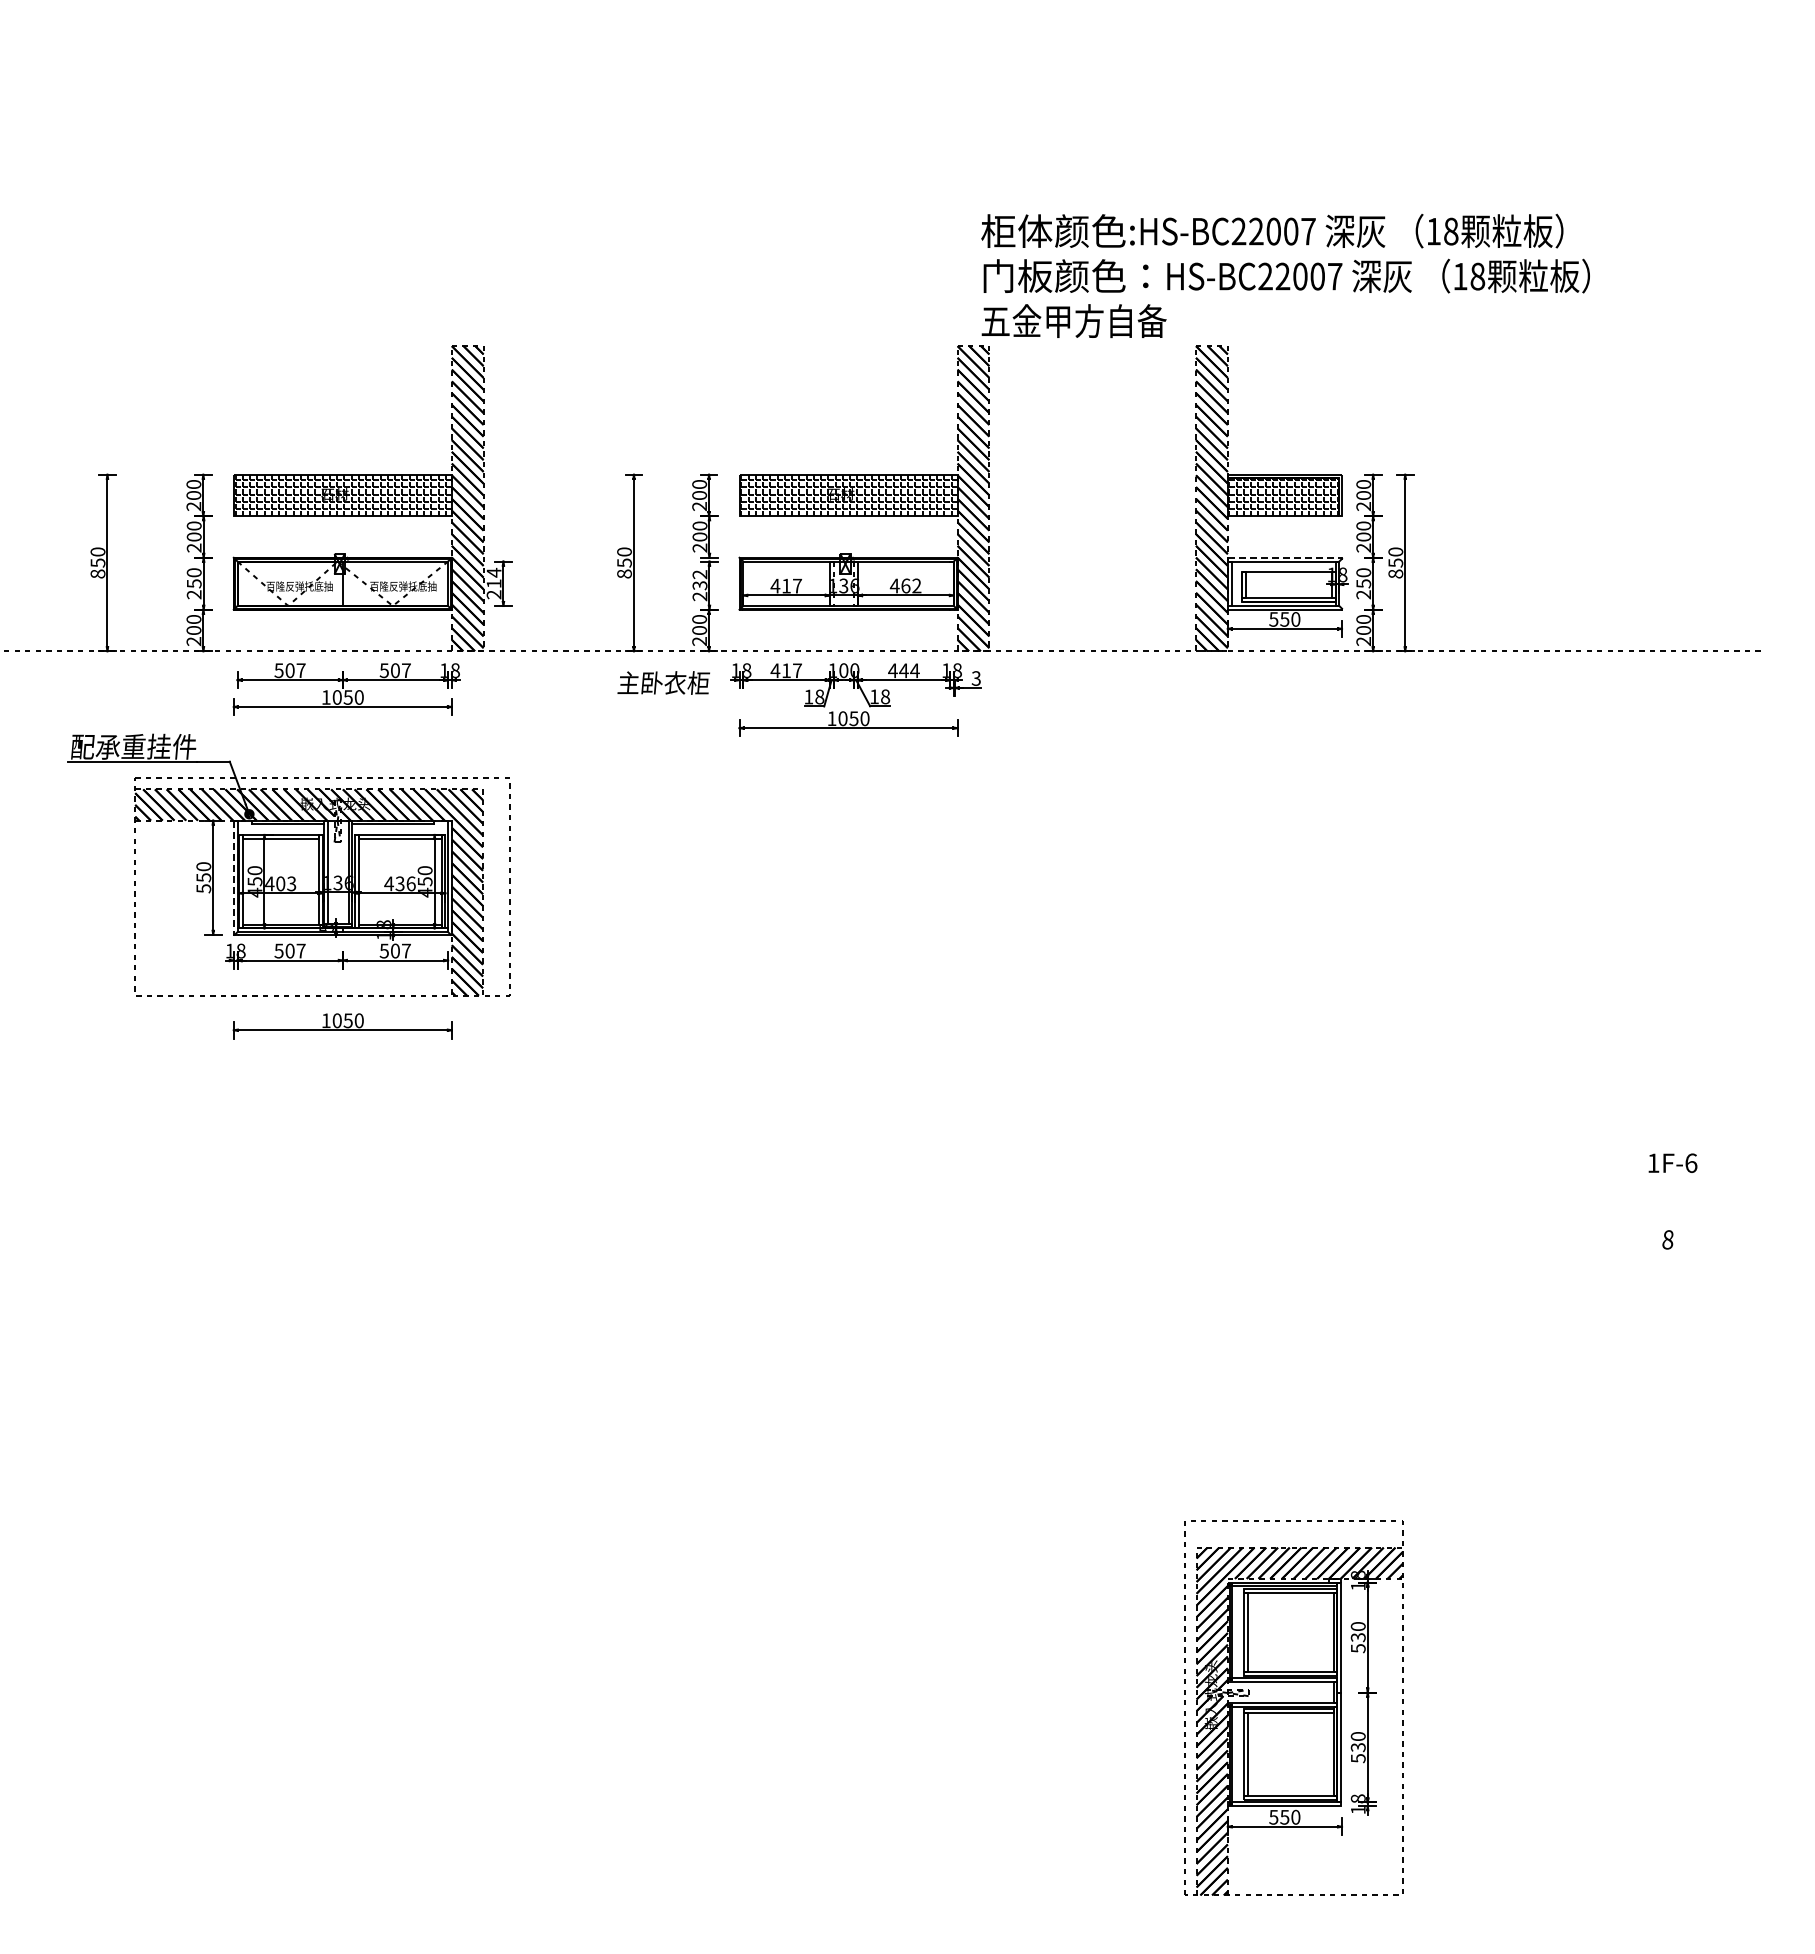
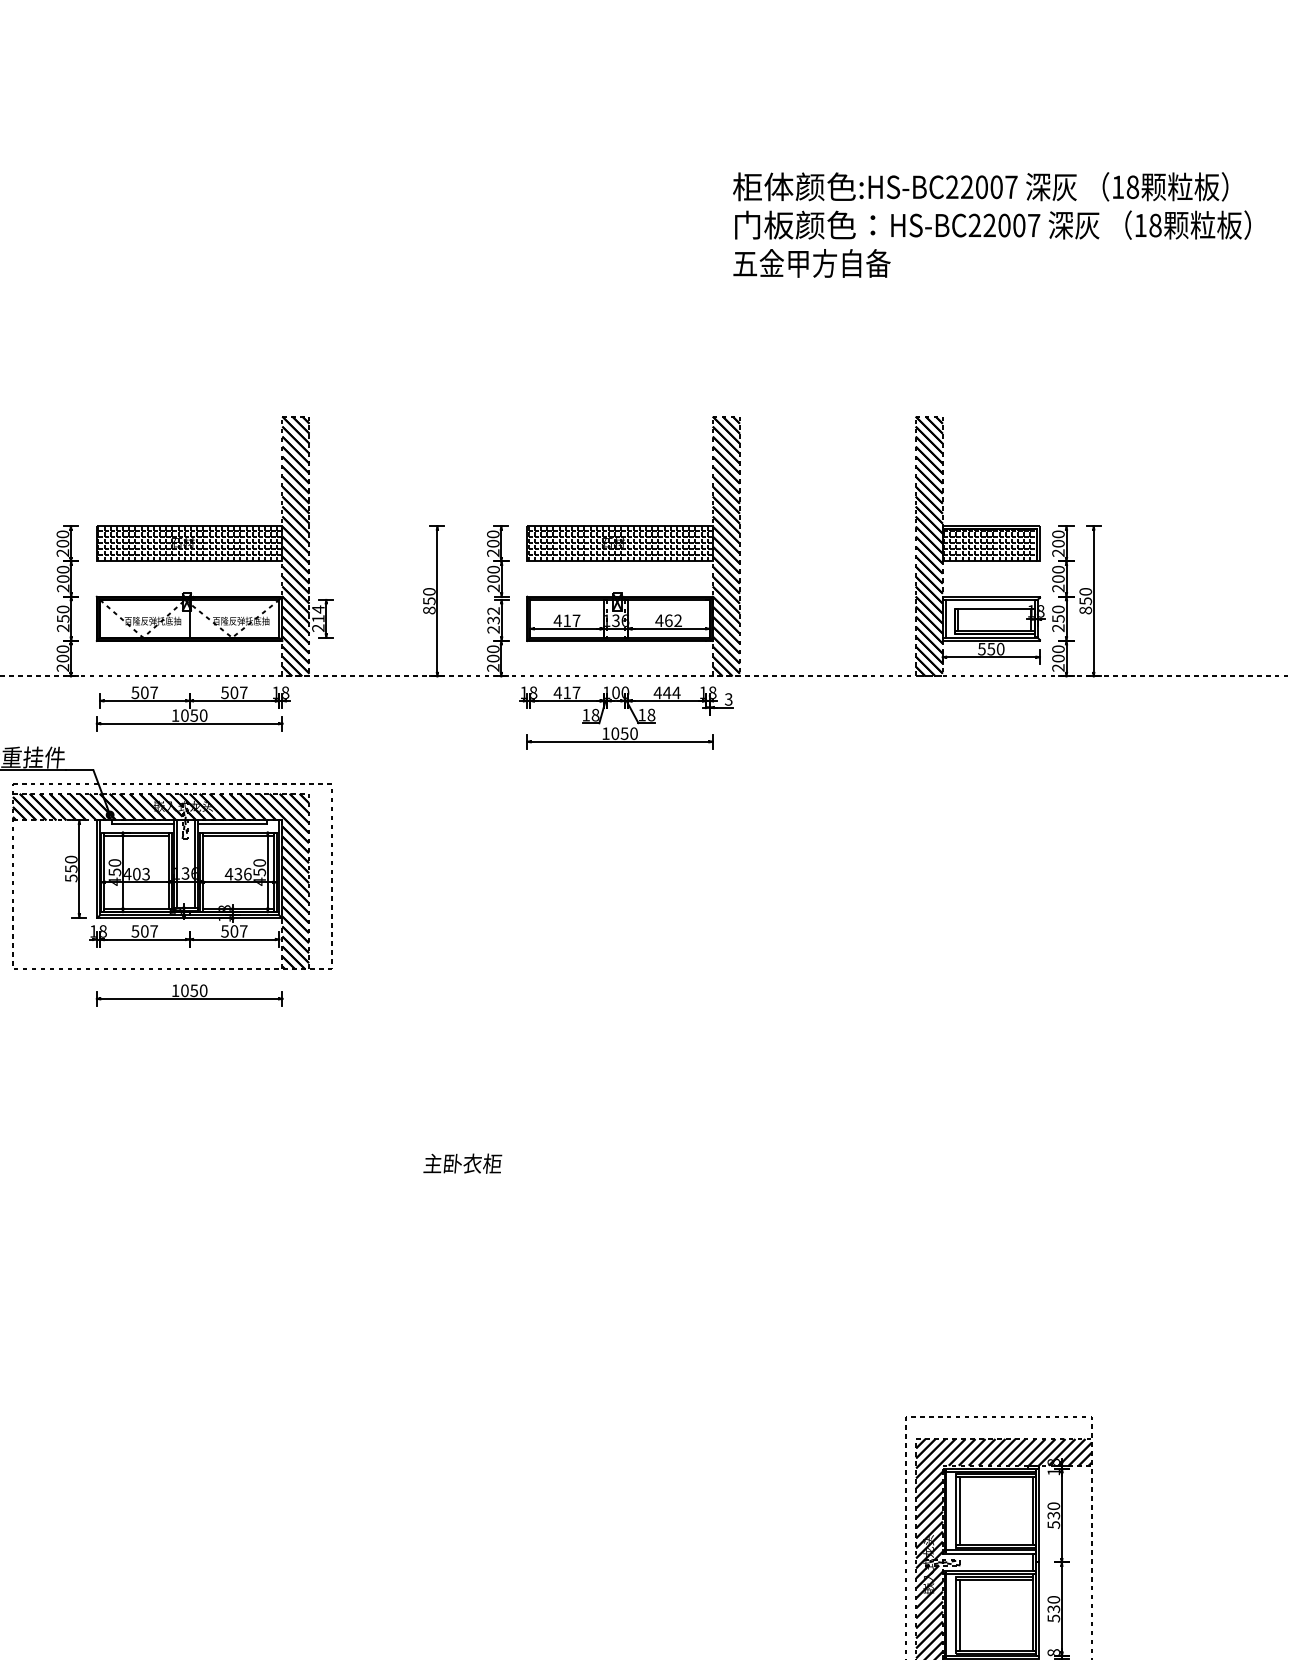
text: (1285, 275) -> (991, 224), moved
line: (1285, 557) -> (991, 596), dashed -> solid
text: (663, 682) -> (462, 1163), moved
line: (233, 878) -> (96, 869), dashed -> solid

